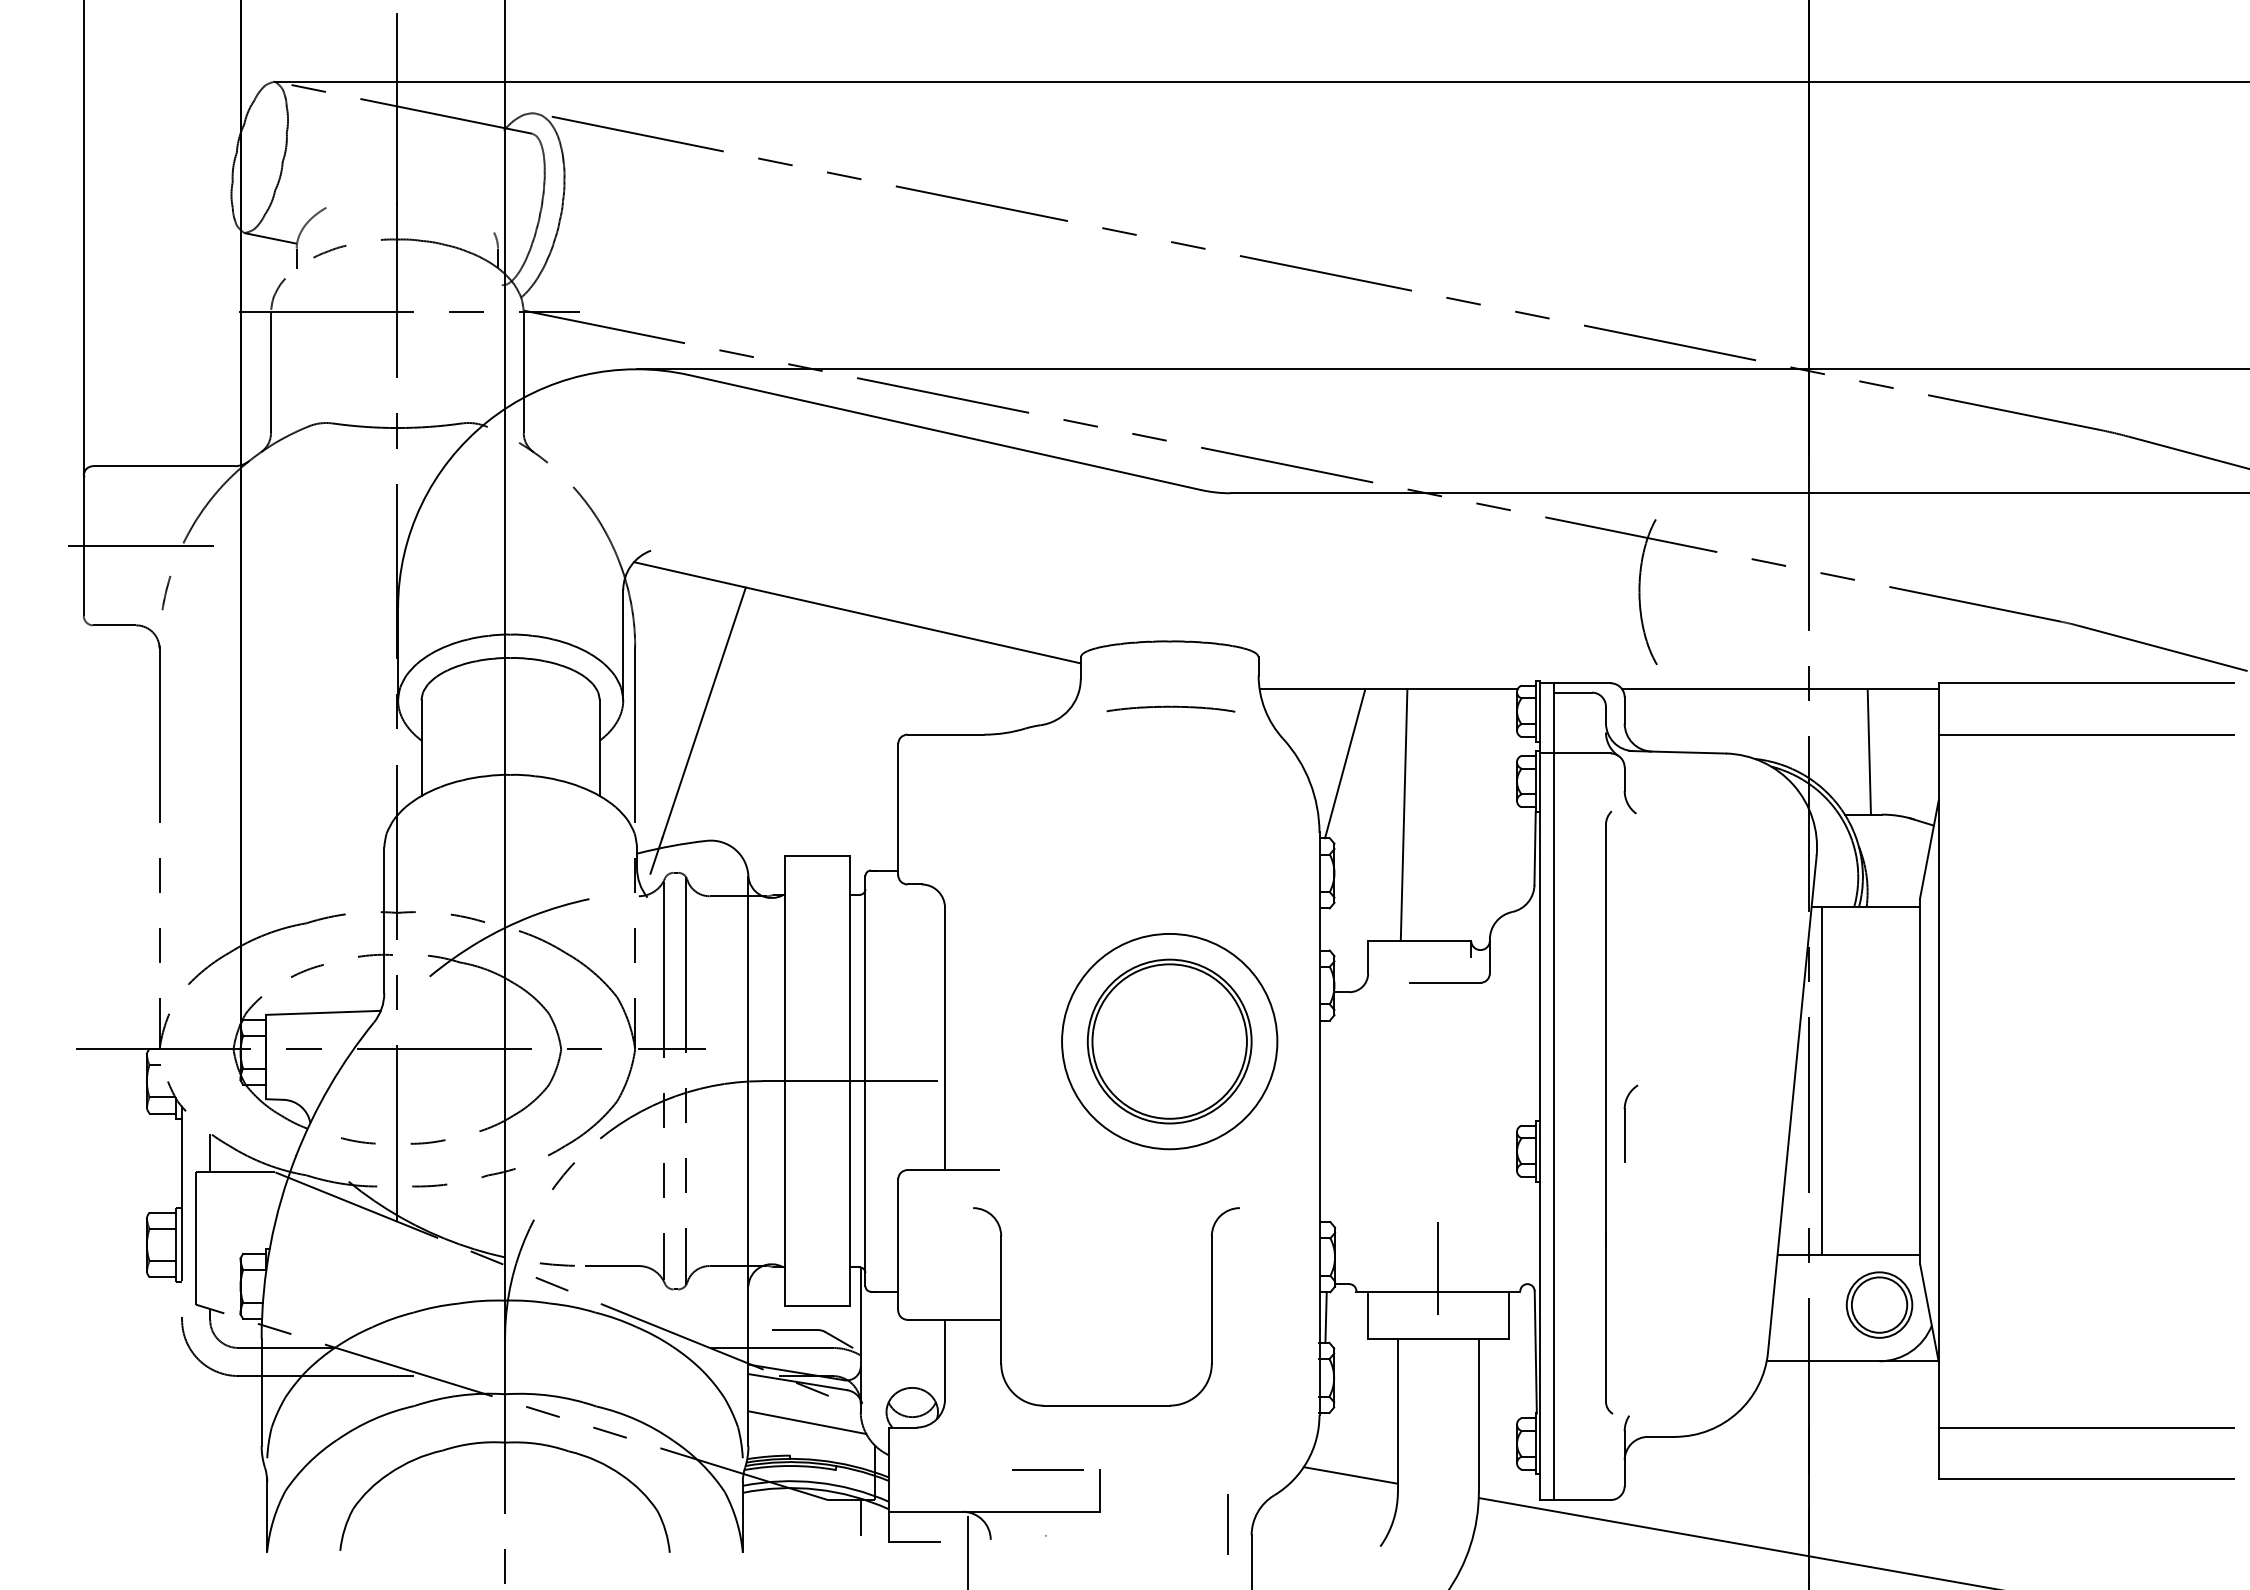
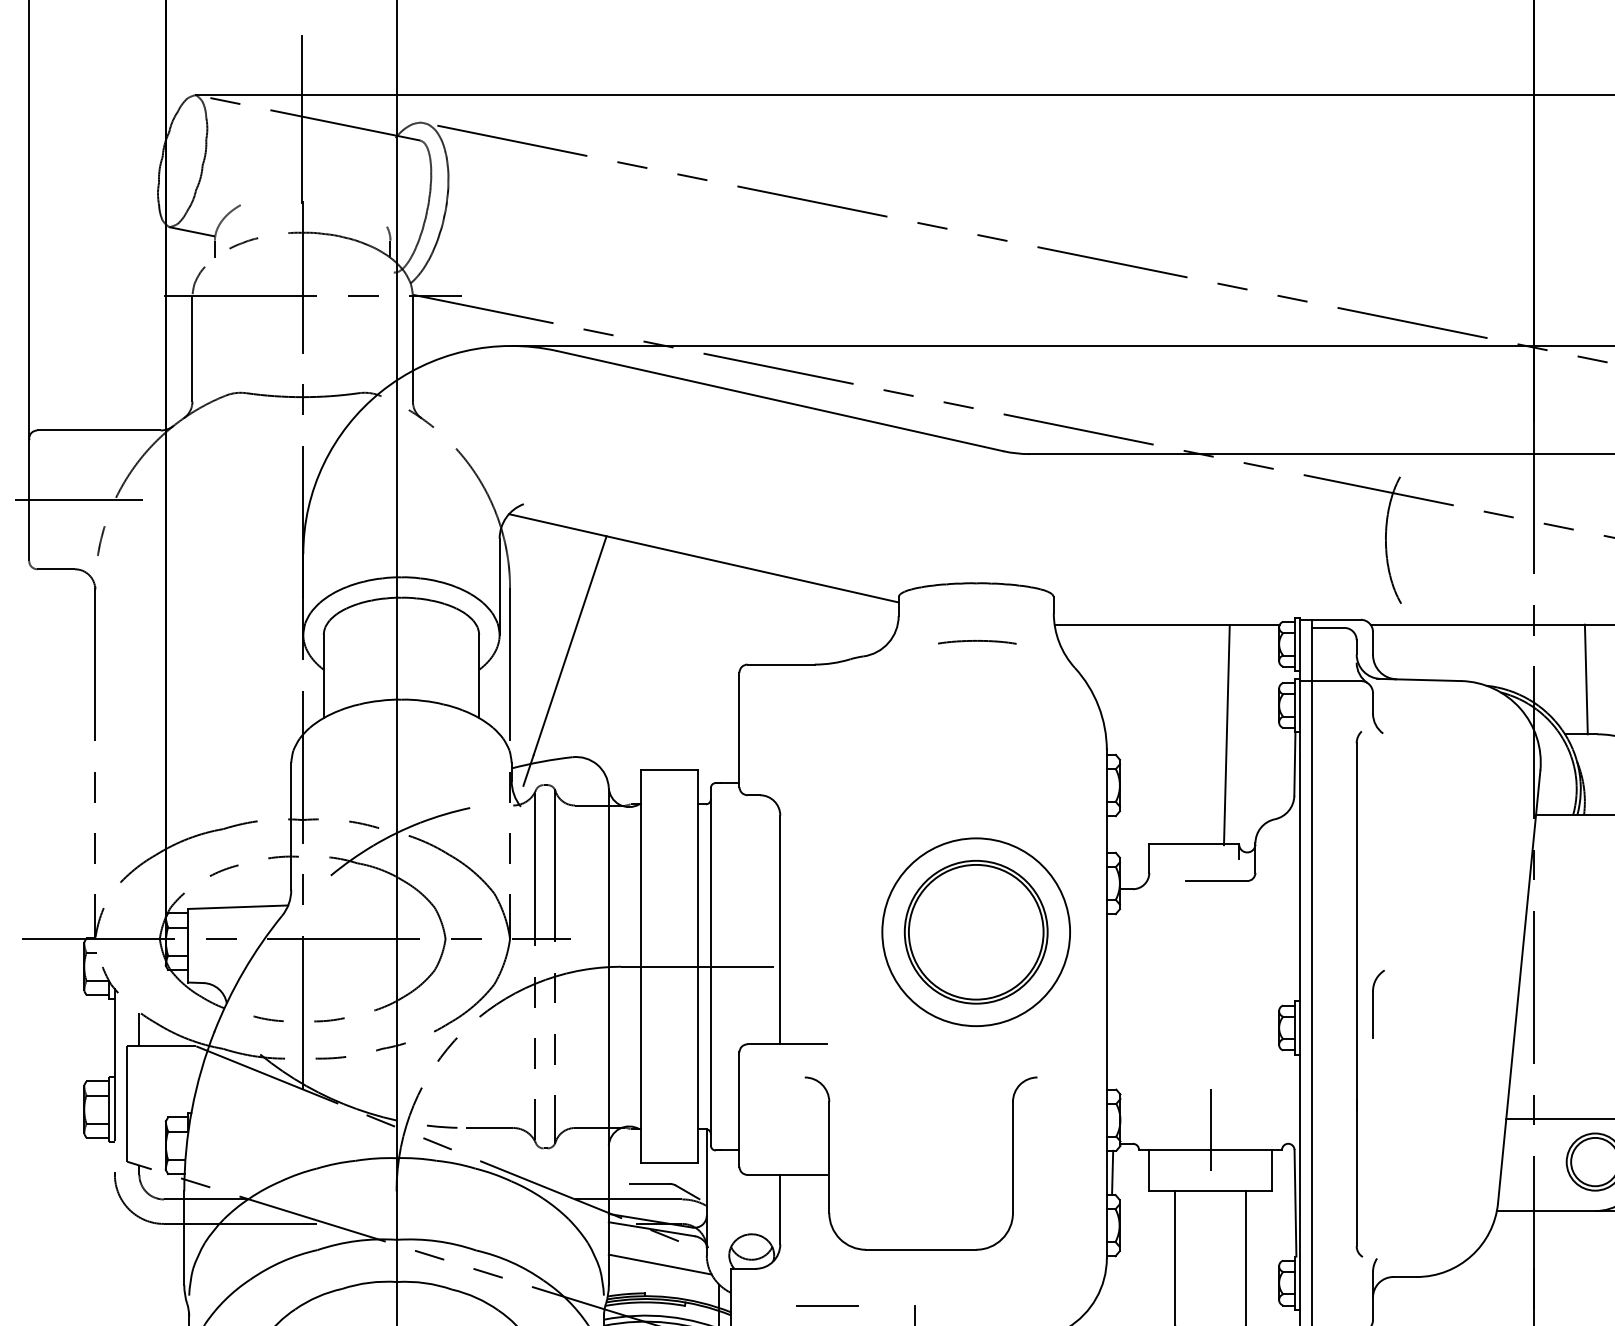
part: (1170, 708) -> (976, 641), size x0.7
line: (1345, 763) -> (1129, 689), removed
line: (1403, 814) -> (1226, 735), moved
line: (1821, 1081) -> (1544, 967), removed
line: (1047, 1469) -> (826, 1305), moved
line: (1350, 1475) -> (1133, 1310), removed

